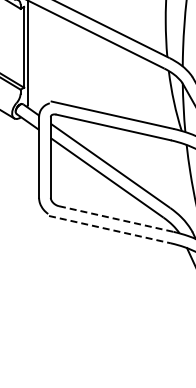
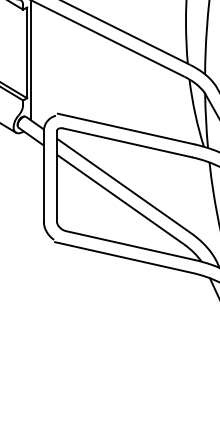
line: (116, 219) -> (130, 246), dashed -> solid
line: (110, 229) -> (124, 257), dashed -> solid

